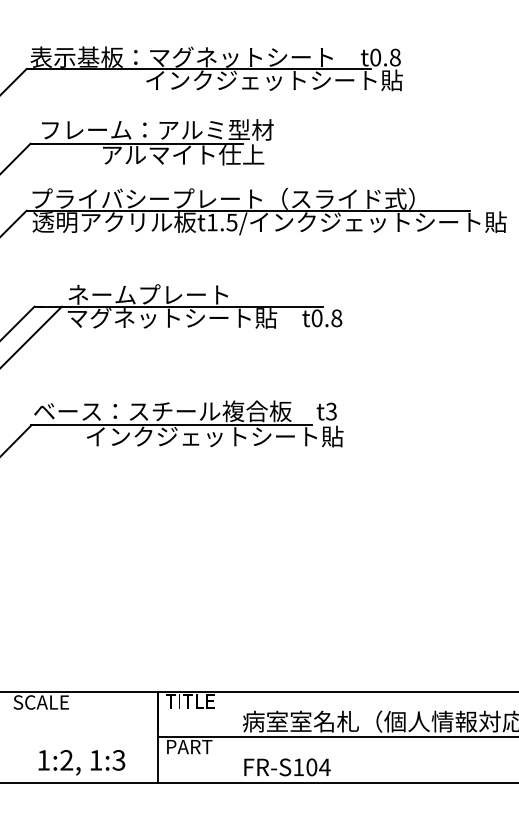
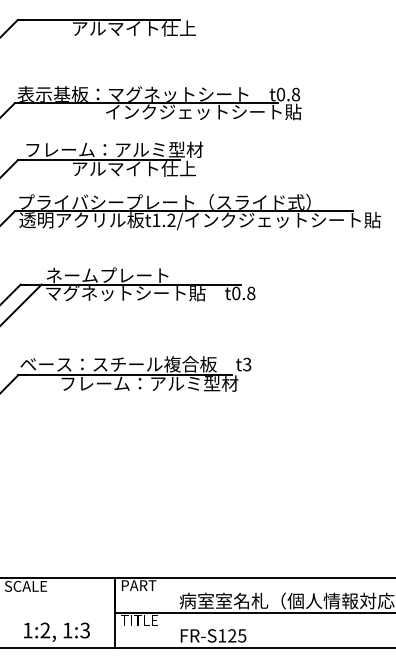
text: (232, 222) -> (171, 220), t1.5/ -> t1.2/
text: (215, 436) -> (158, 383), インクジェットシート貼 -> フレーム：アルミ型材
text: (190, 701) -> (139, 585), TITLE -> PART
text: (190, 747) -> (139, 620), PART -> TITLE
text: (318, 766) -> (237, 635), FR-S104 -> FR-S125

